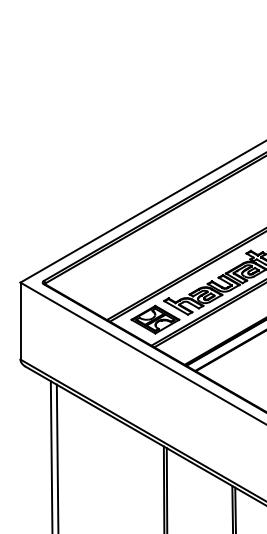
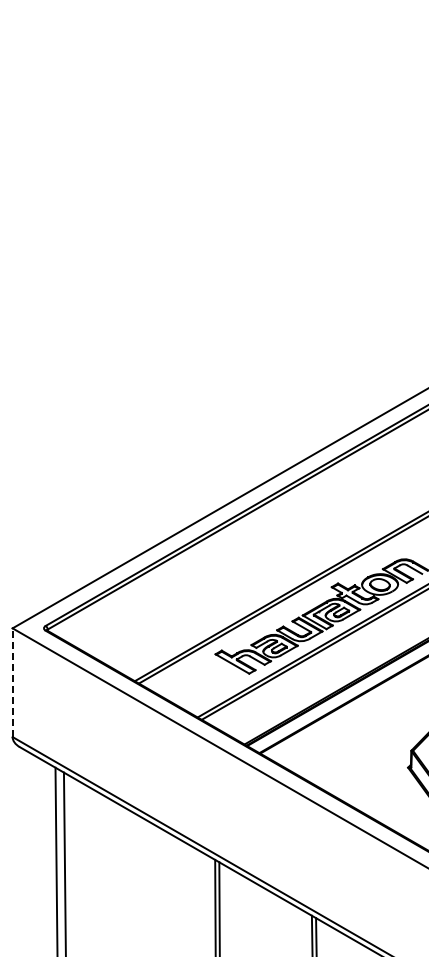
part: (154, 319) -> (202, 680), removed
line: (20, 320) -> (12, 682), solid -> dashed

